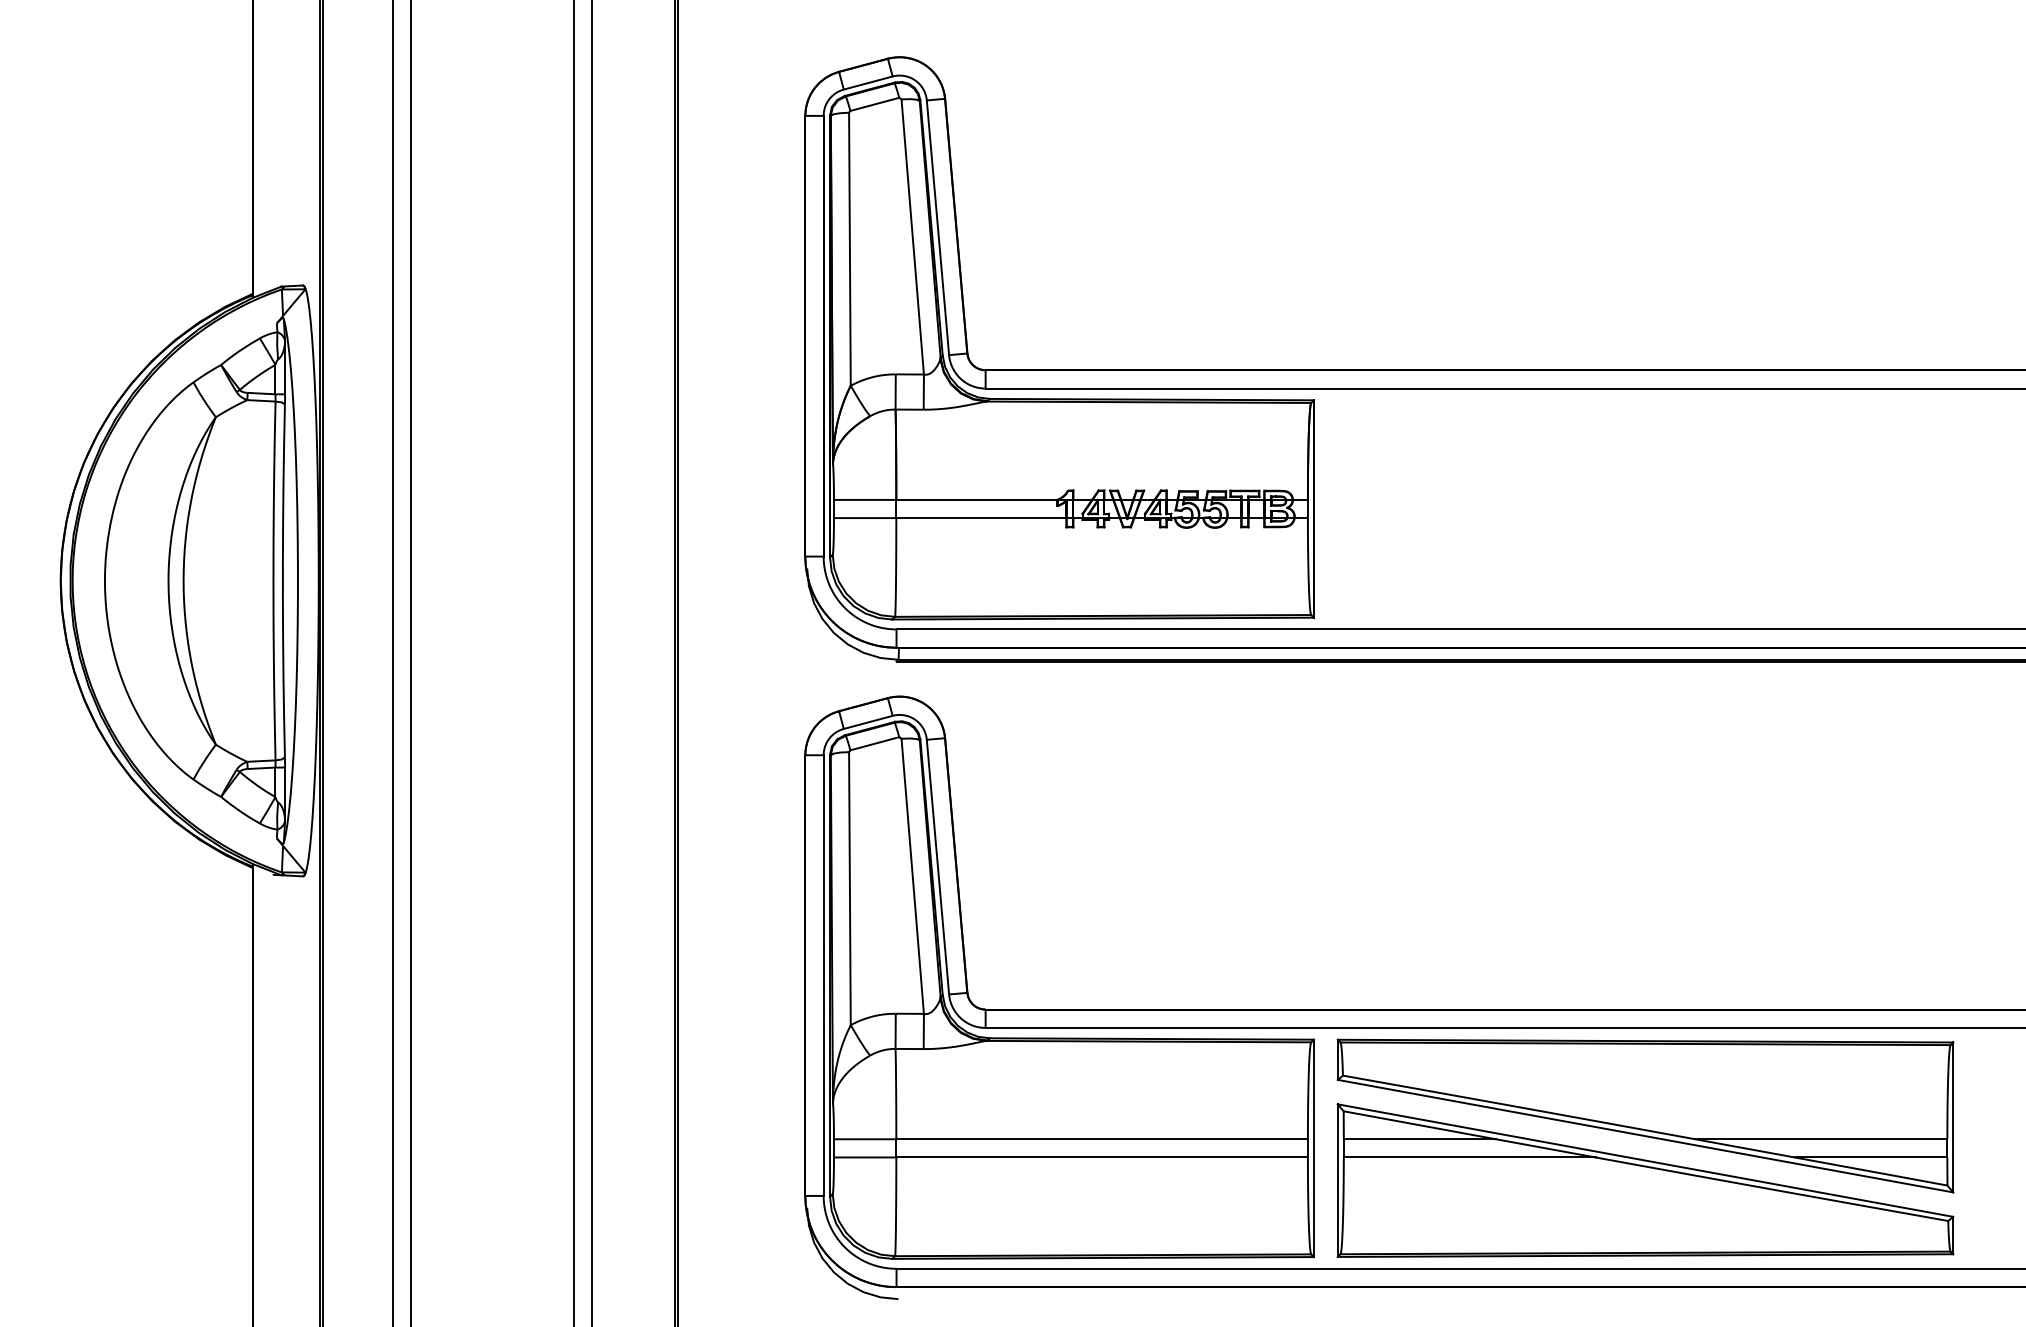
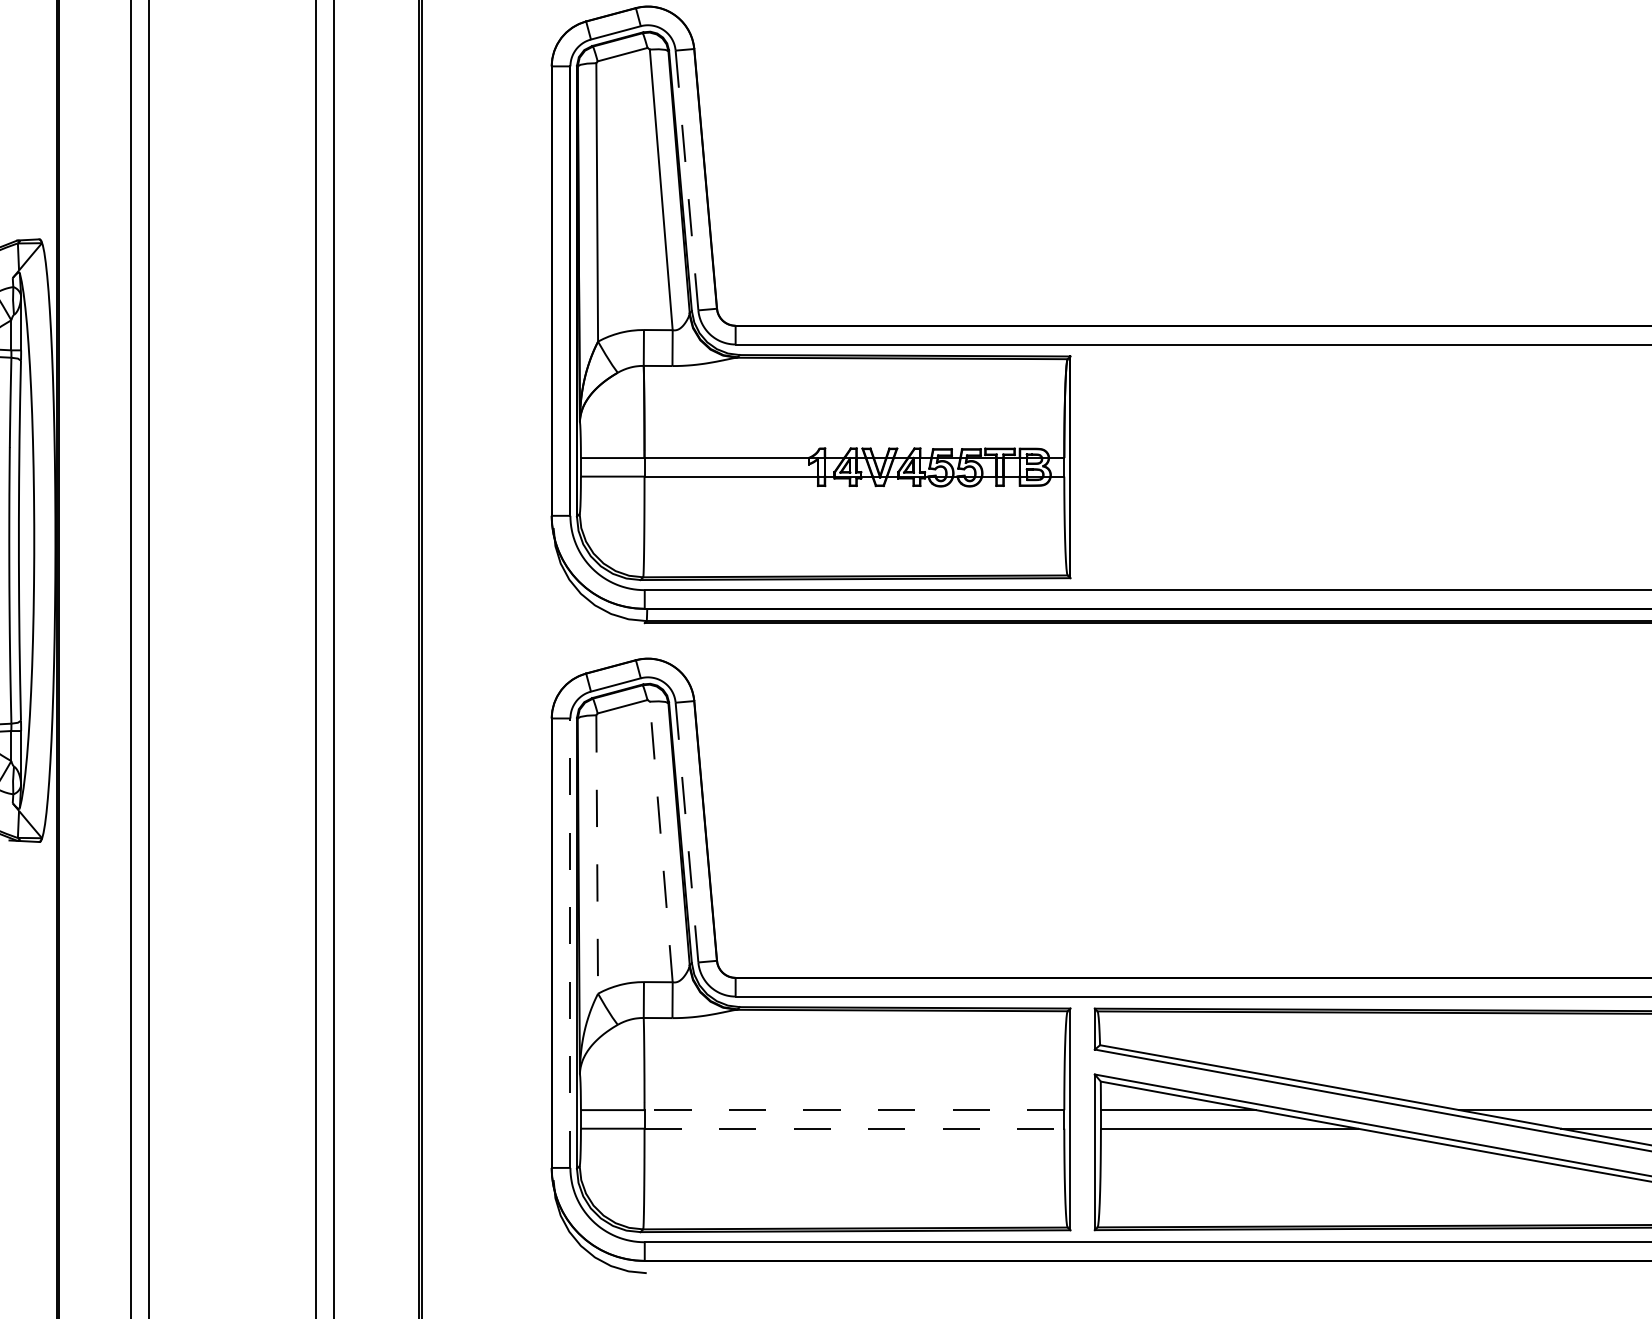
line: (937, 227) -> (686, 180), solid -> dashed
line: (937, 867) -> (686, 832), solid -> dashed
line: (912, 875) -> (661, 841), solid -> dashed
line: (849, 888) -> (596, 854), solid -> dashed
line: (823, 975) -> (570, 943), solid -> dashed
line: (1102, 1139) -> (854, 1110), solid -> dashed
line: (1102, 1157) -> (854, 1128), solid -> dashed

